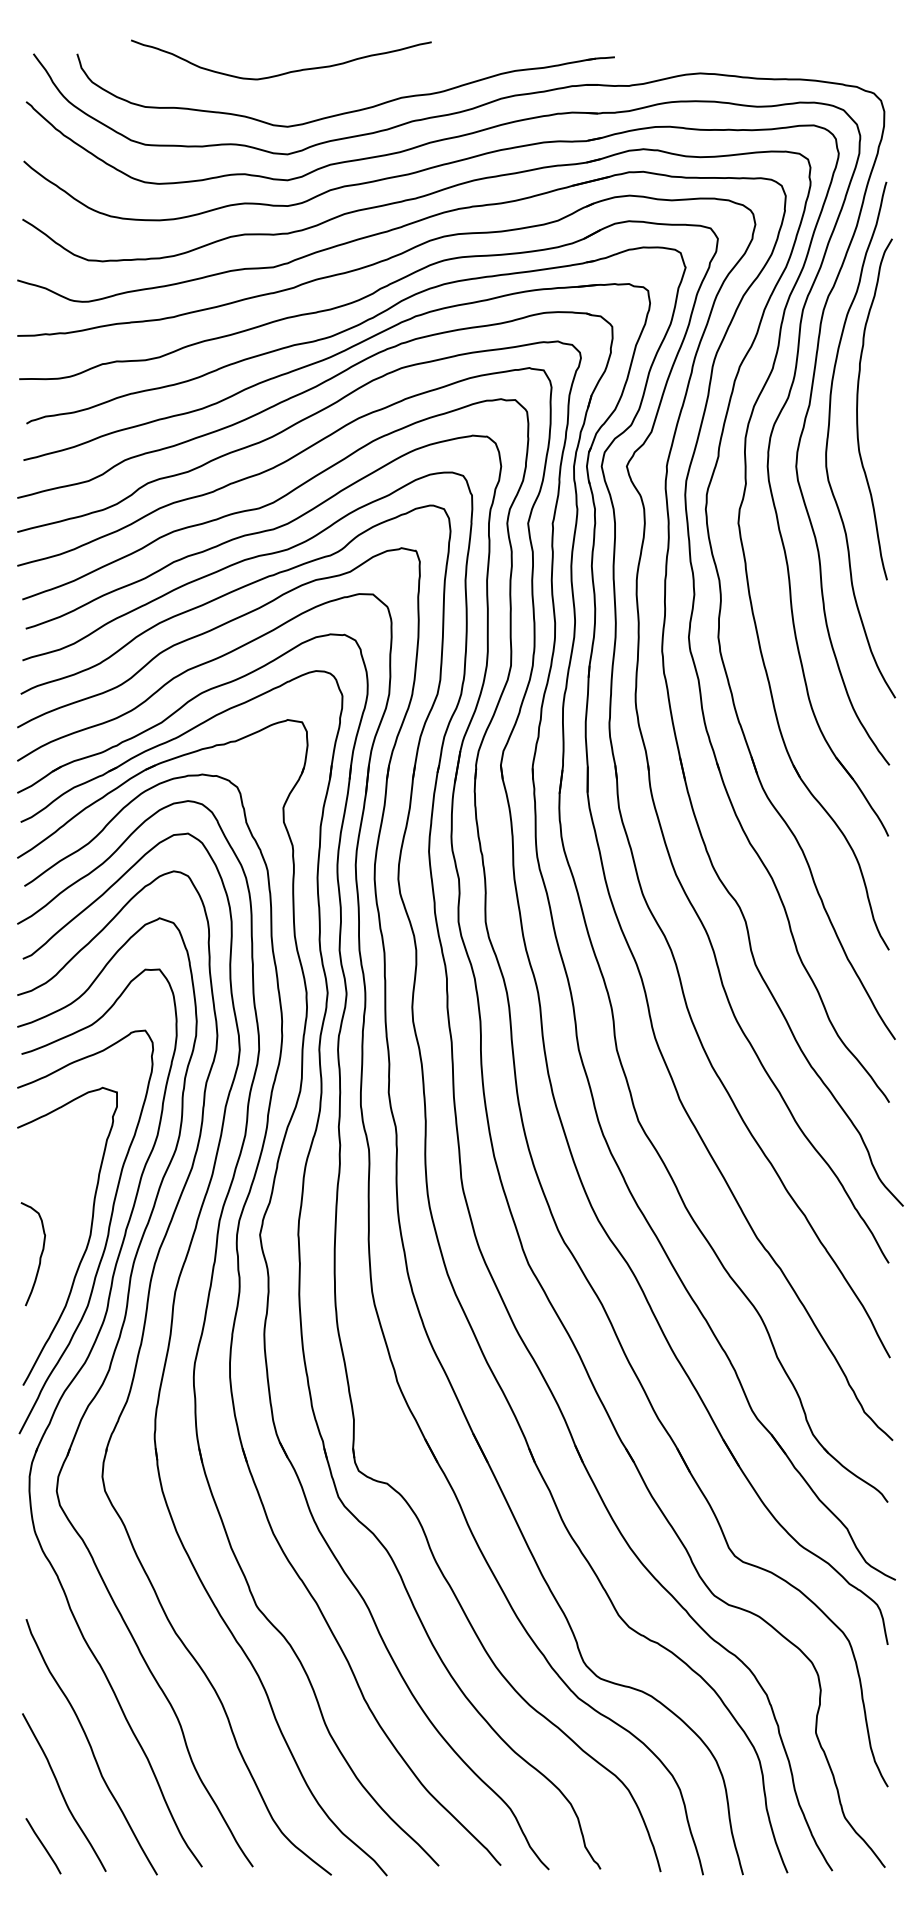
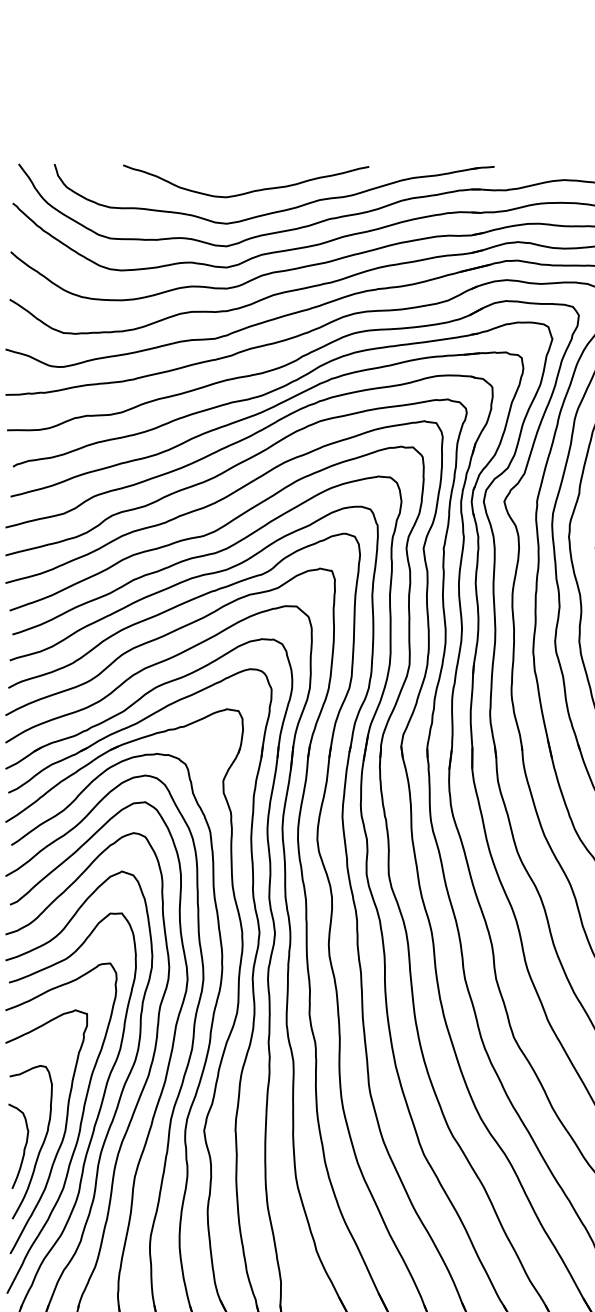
curve: (284, 72) -> (248, 191), moved
curve: (60, 1254) -> (40, 1146), added

